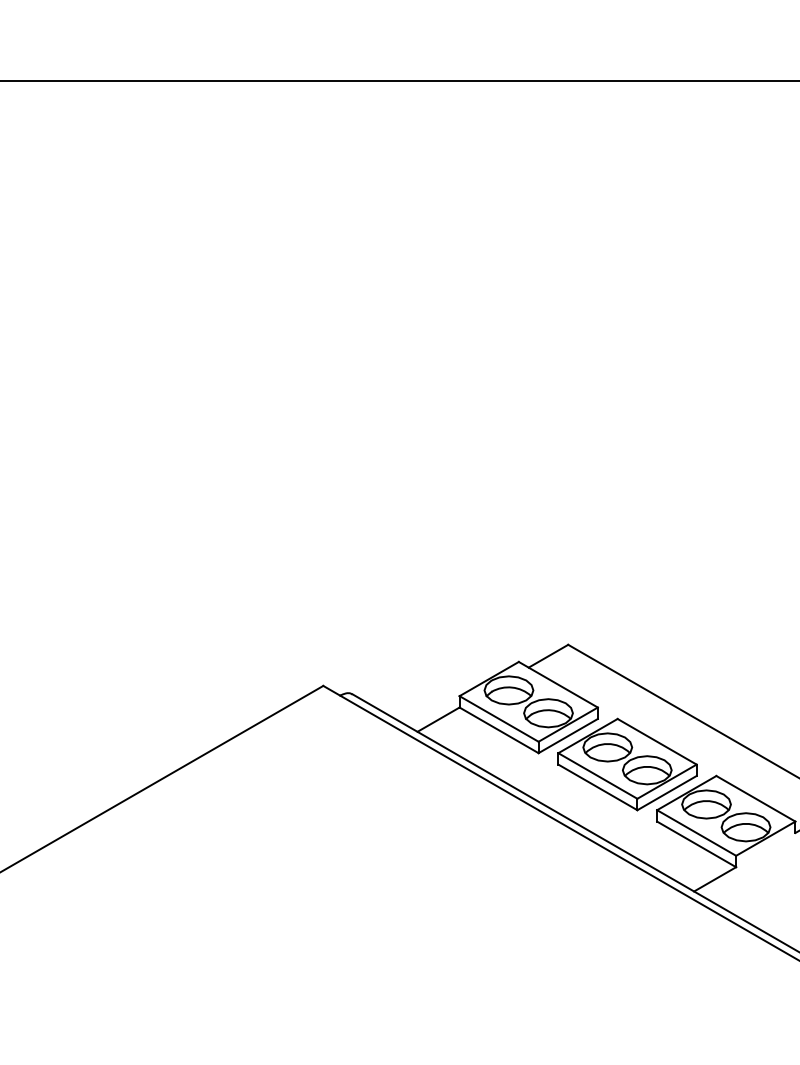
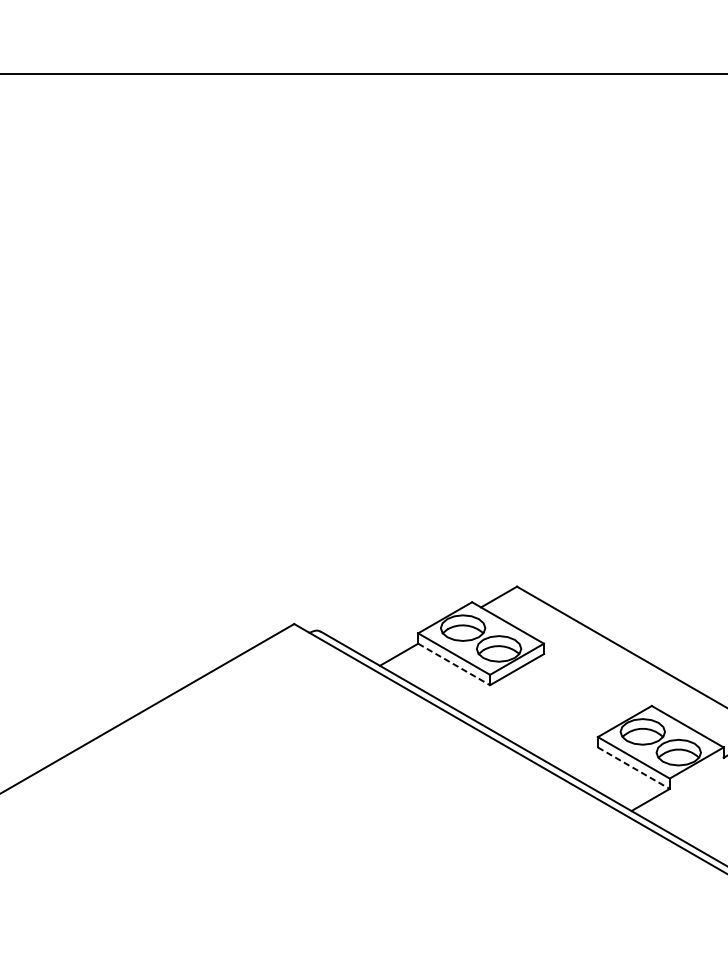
line: (499, 730) -> (454, 664), solid -> dashed
part: (627, 764) -> (570, 695), removed
line: (696, 844) -> (633, 768), solid -> dashed

